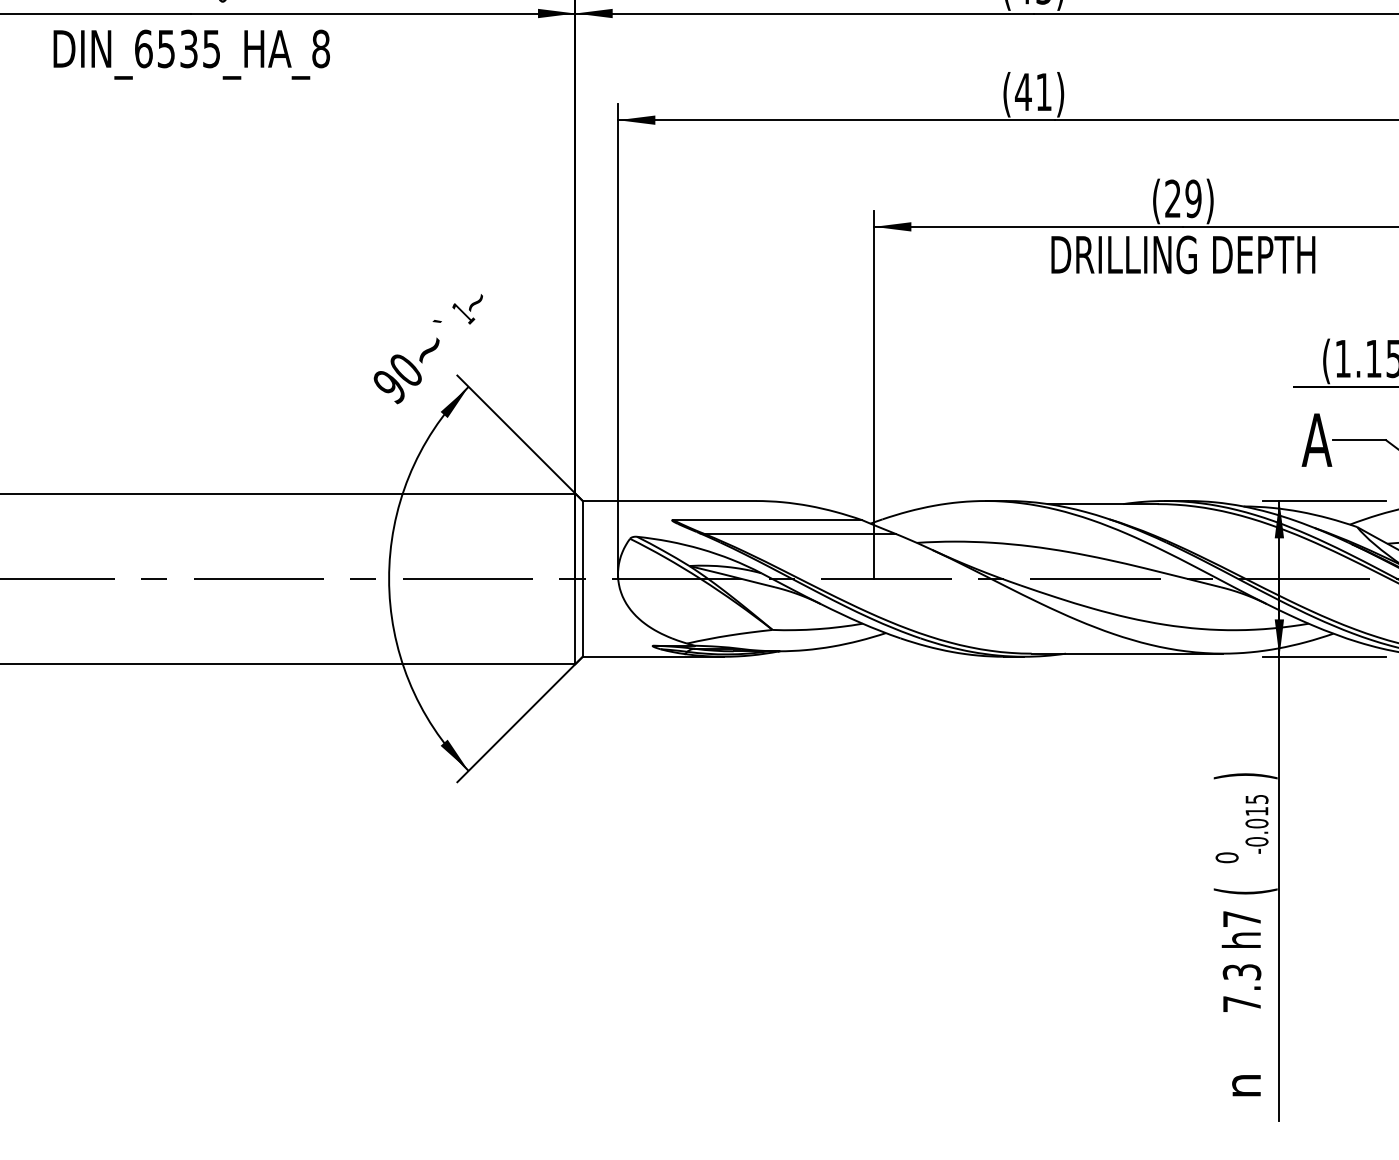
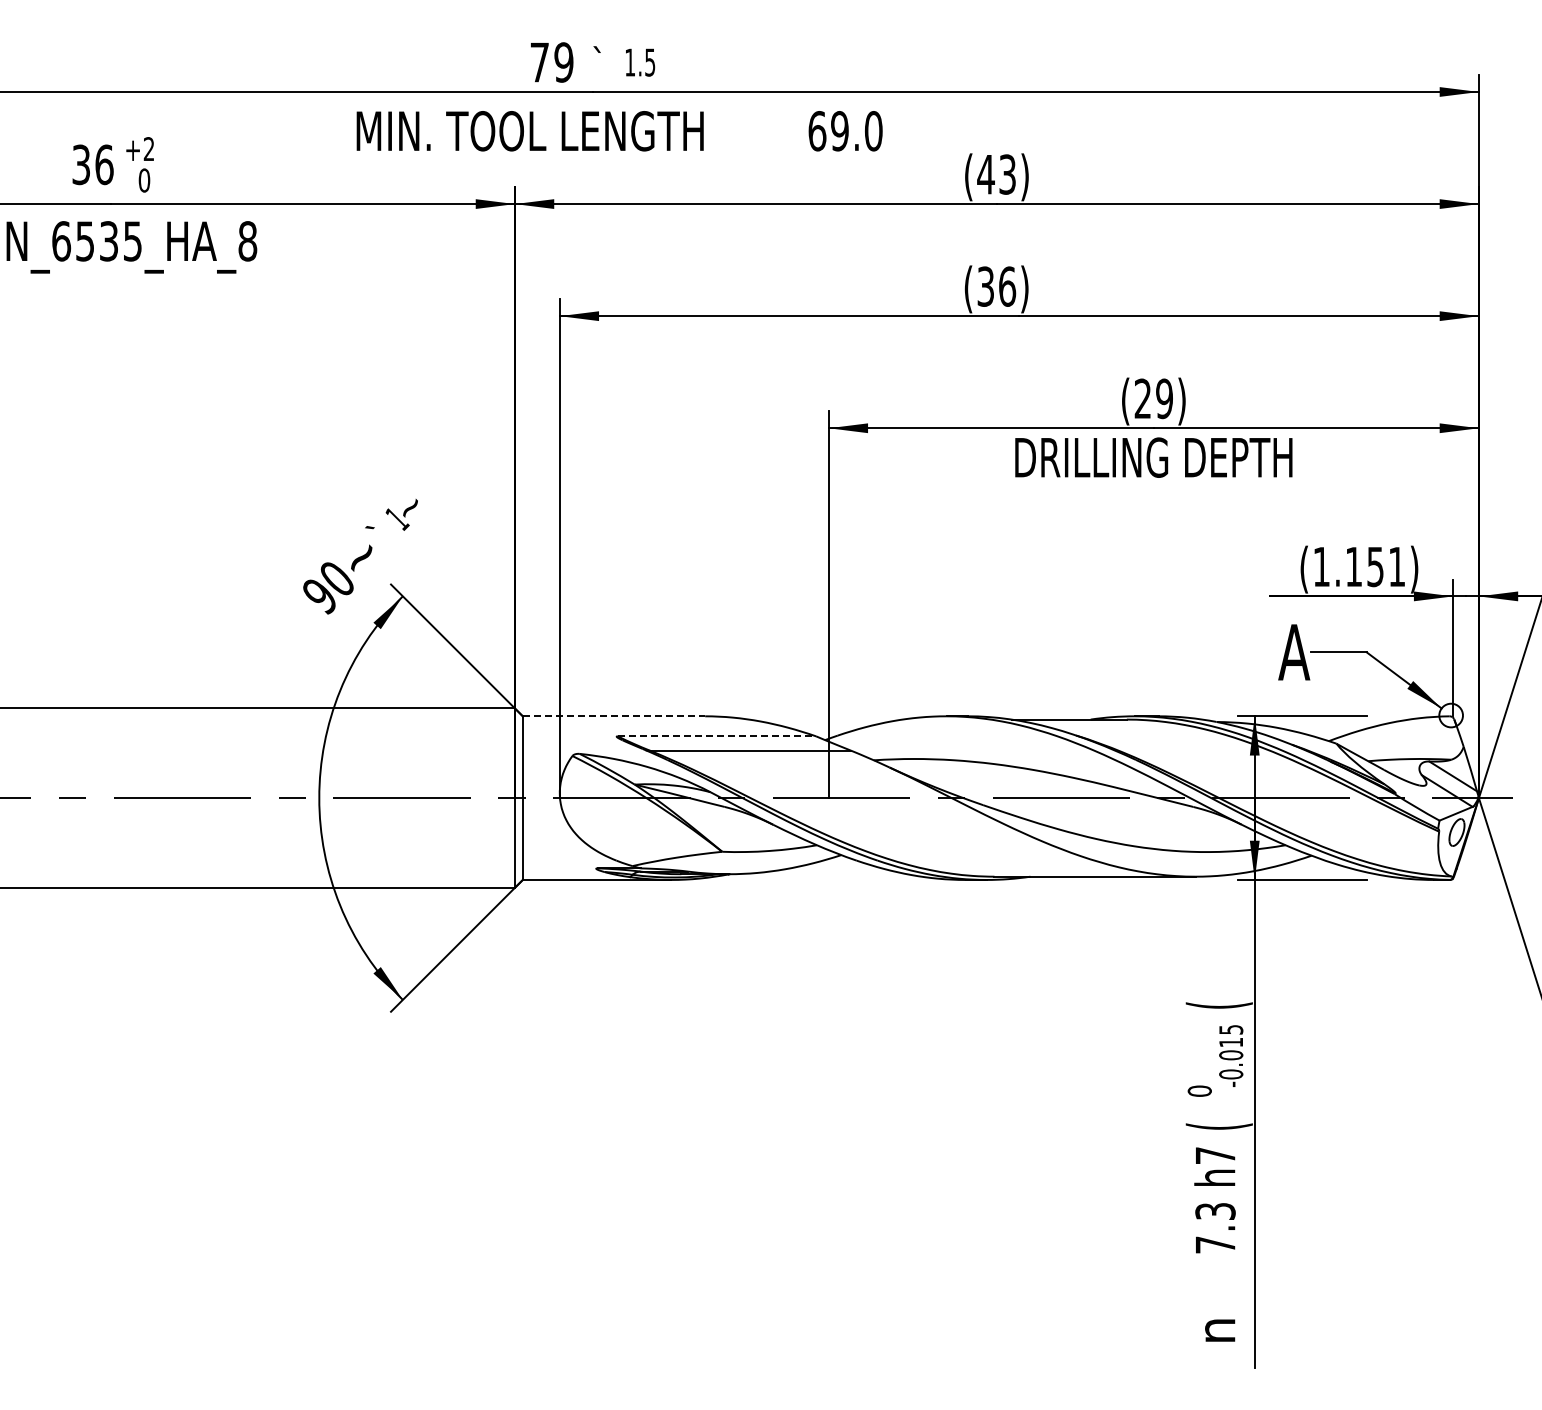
text: (1033, 91) -> (996, 286), (41) -> (36)
line: (670, 501) -> (614, 716), solid -> dashed
line: (768, 520) -> (717, 736), solid -> dashed
text: (1244, 776) -> (1218, 1005), ) -> (

